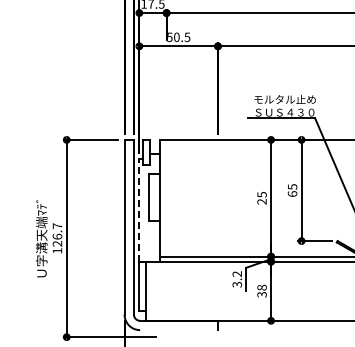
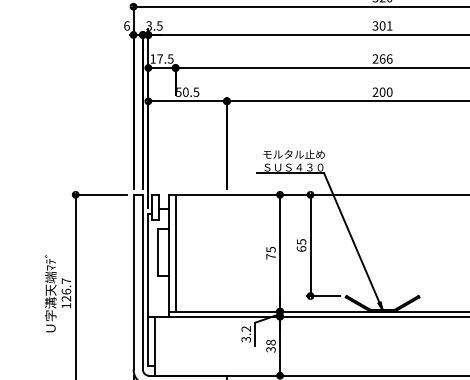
line: (166, 197) -> (175, 252), added
text: (261, 201) -> (270, 256), 25 -> 75
line: (139, 209) -> (148, 264), dashed -> solid

